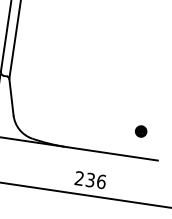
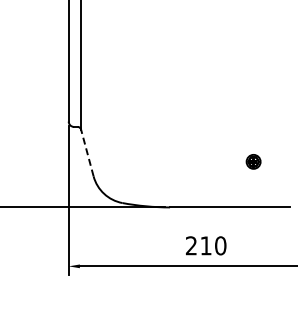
line: (11, 96) -> (87, 152), solid -> dashed
part: (141, 131) -> (253, 161), moved
text: (96, 180) -> (213, 245), 236 -> 210

